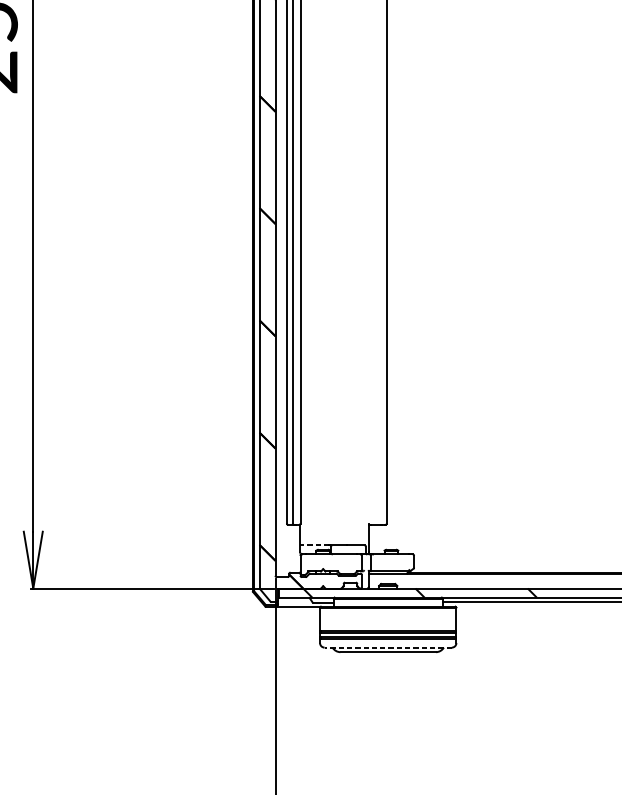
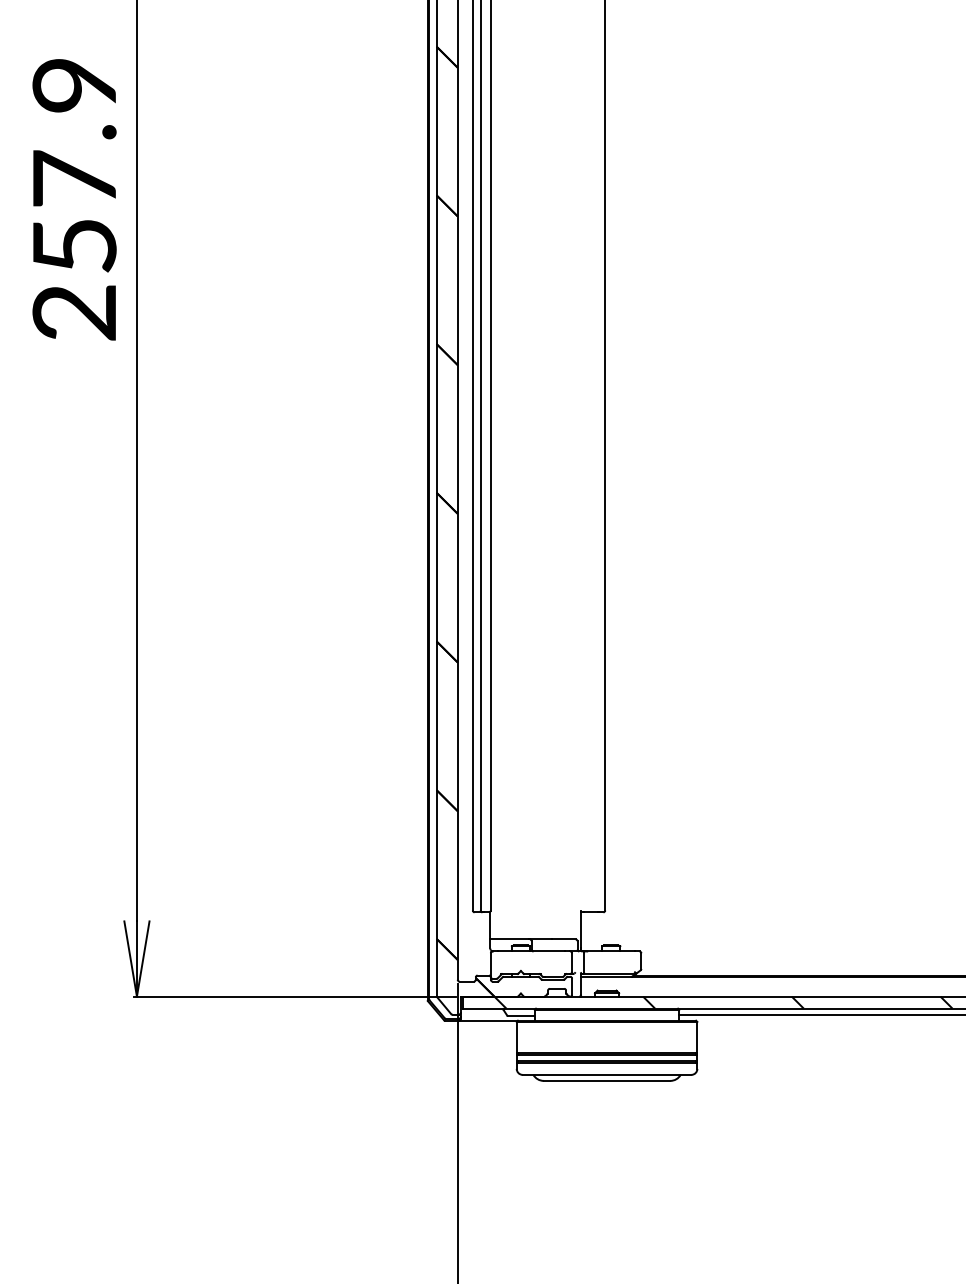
line: (314, 545) -> (509, 939), dashed -> solid
line: (387, 647) -> (606, 1074), dashed -> solid

